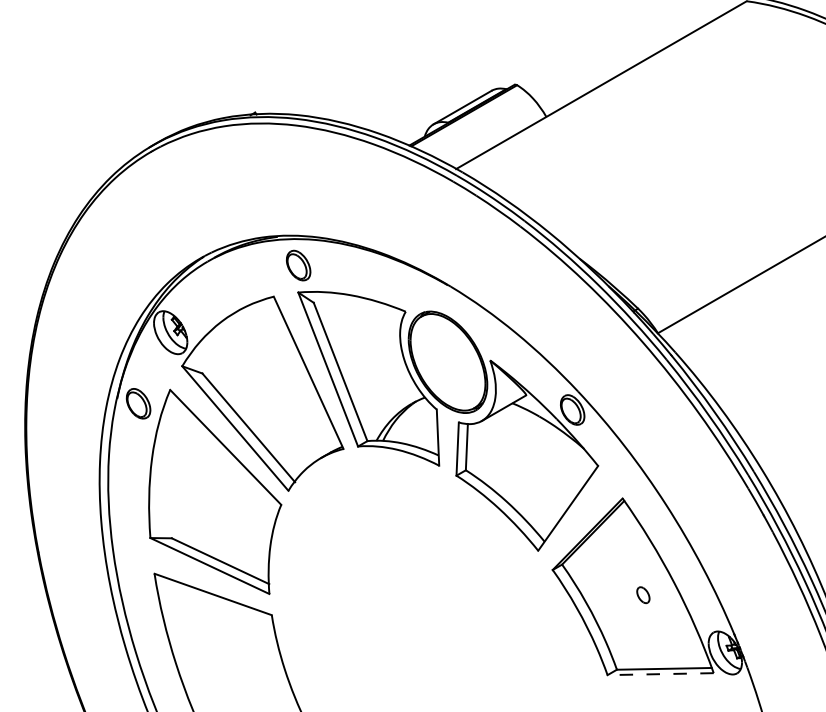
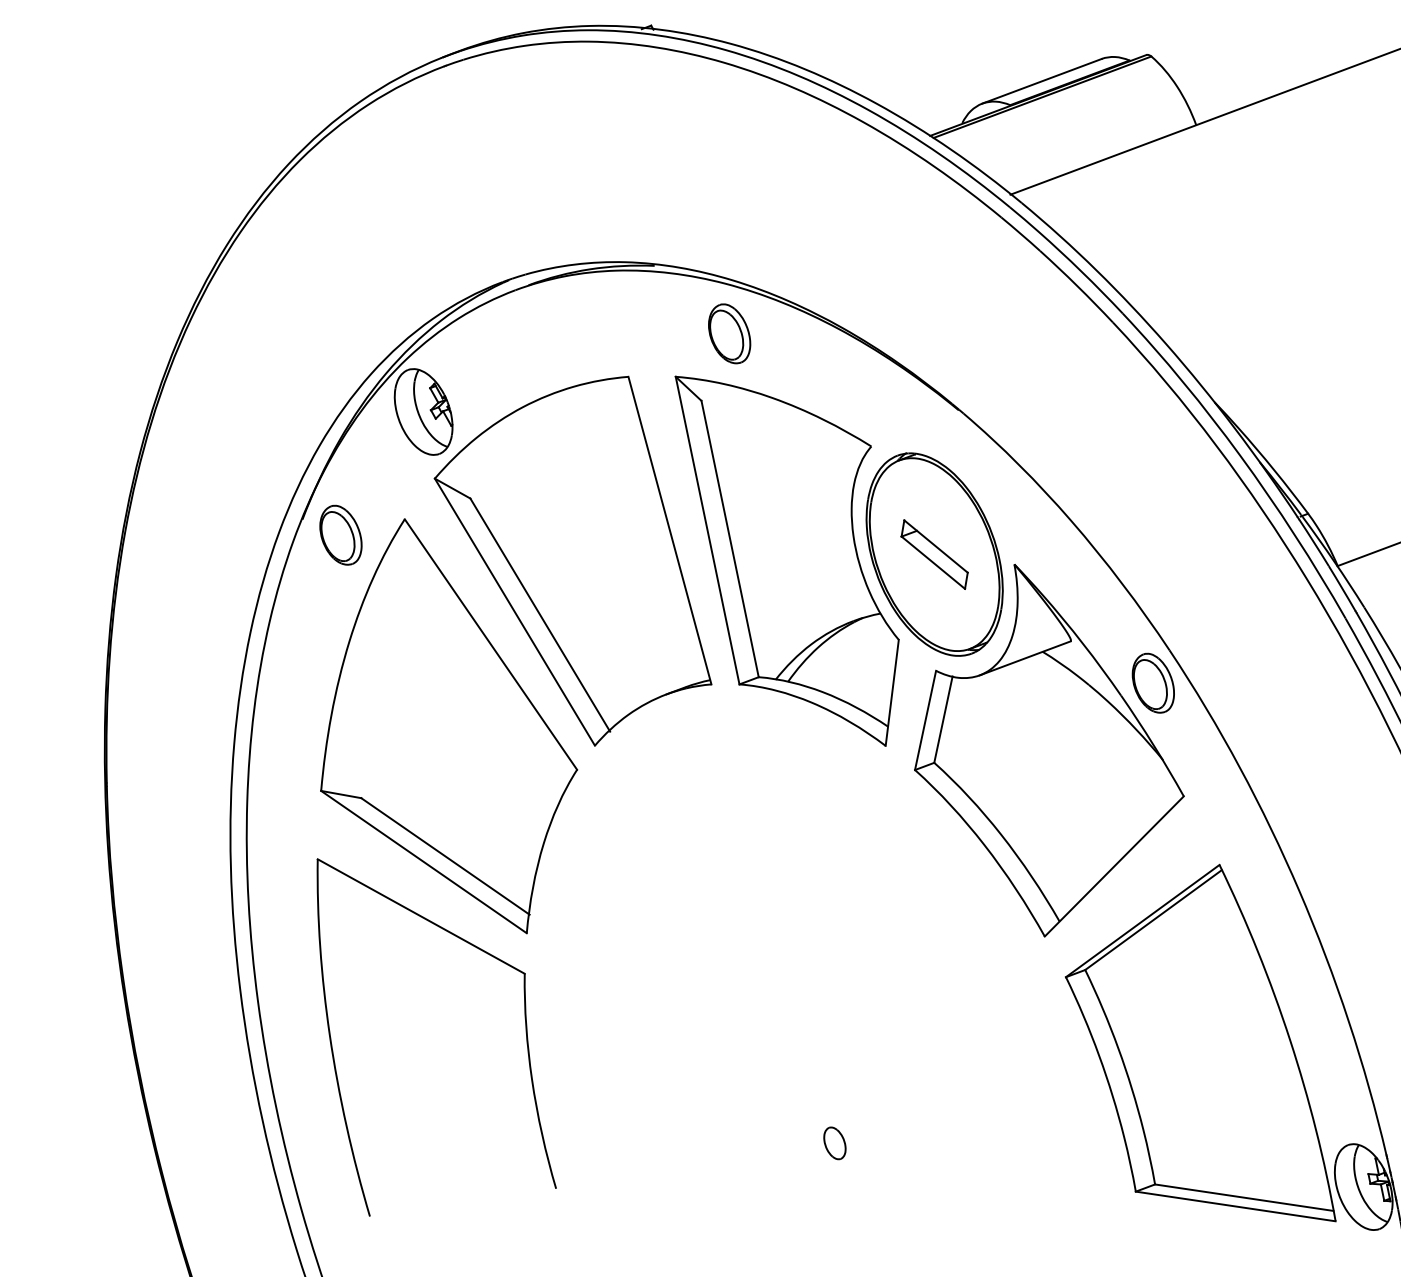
part: (298, 265) -> (729, 333), moved
part: (447, 362) -> (933, 554), added
part: (643, 595) -> (835, 1143), moved
line: (660, 674) -> (1235, 1207), dashed -> solid

